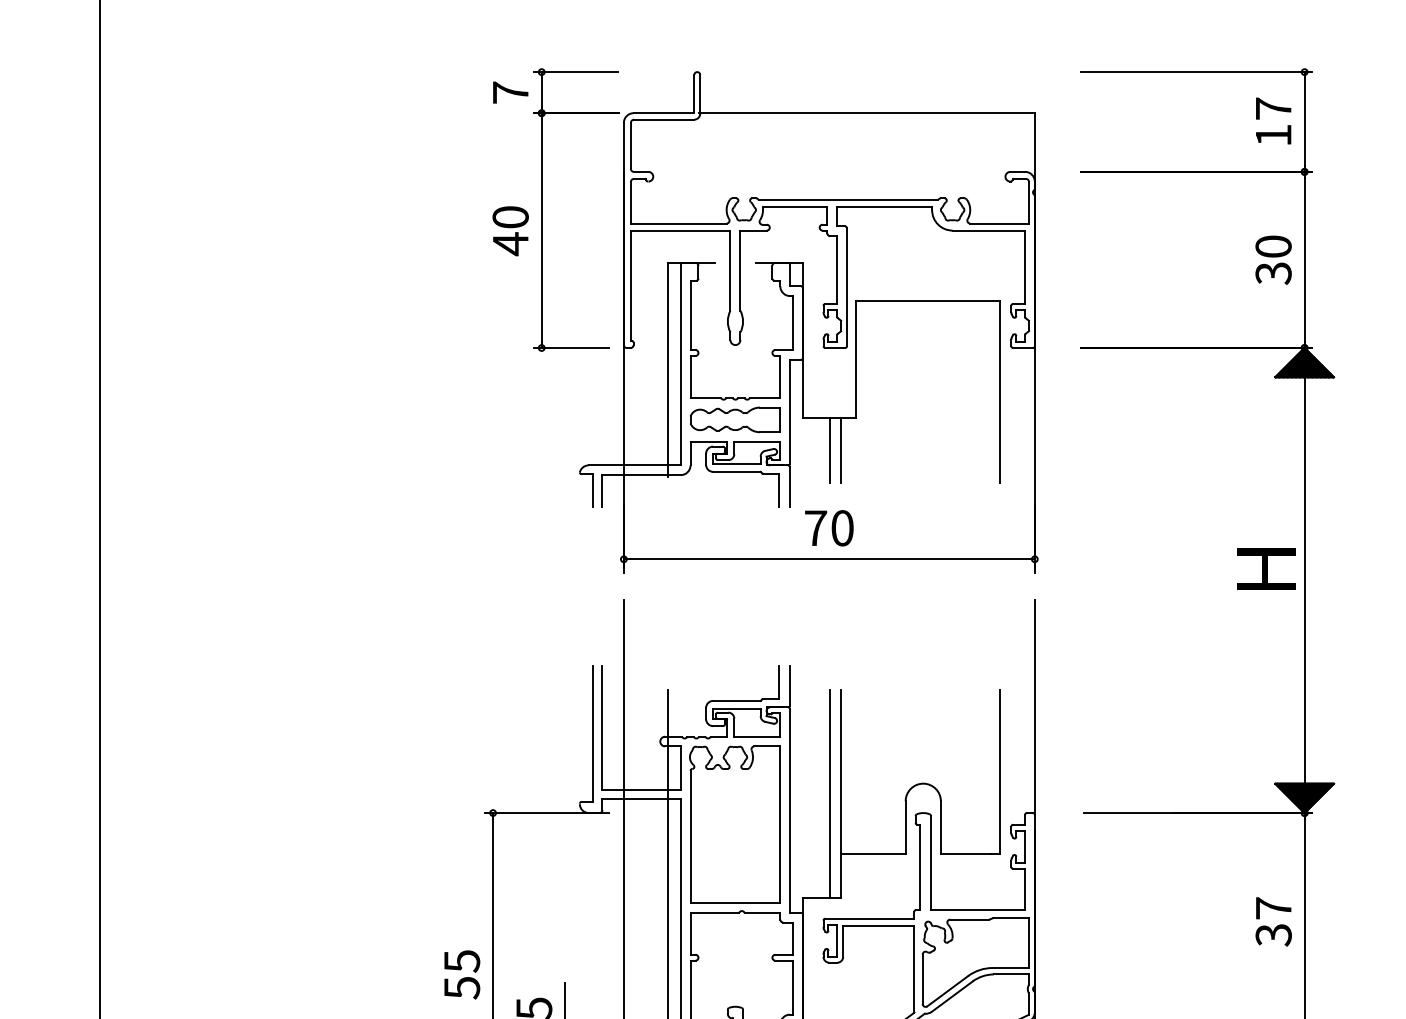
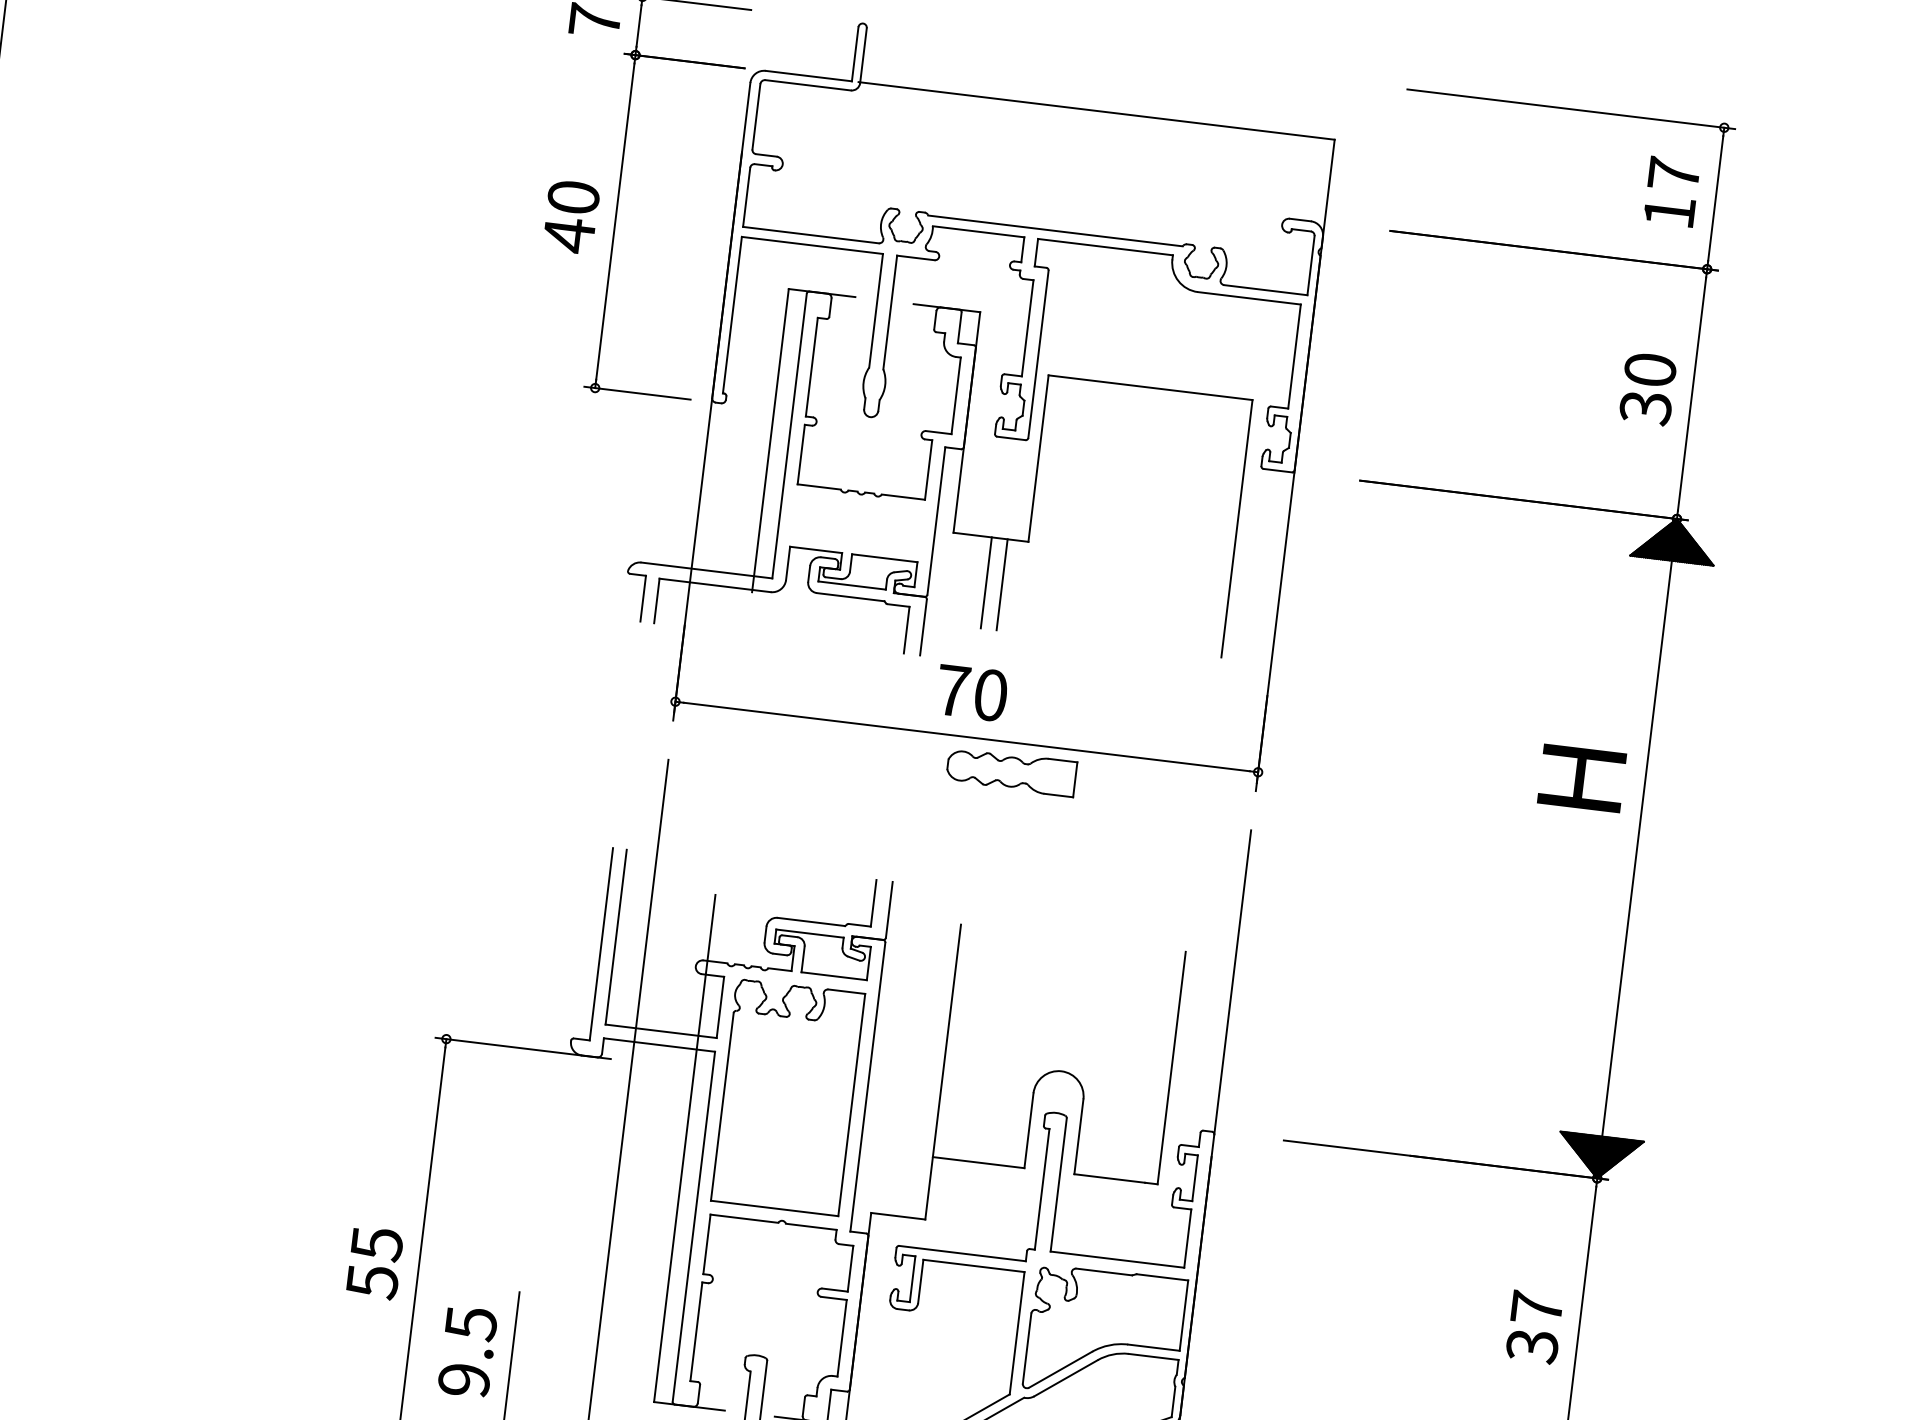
part: (735, 419) -> (1011, 771), moved
text: (1266, 568) -> (1582, 777), moved
line: (829, 794) -> (926, 1070), removed

